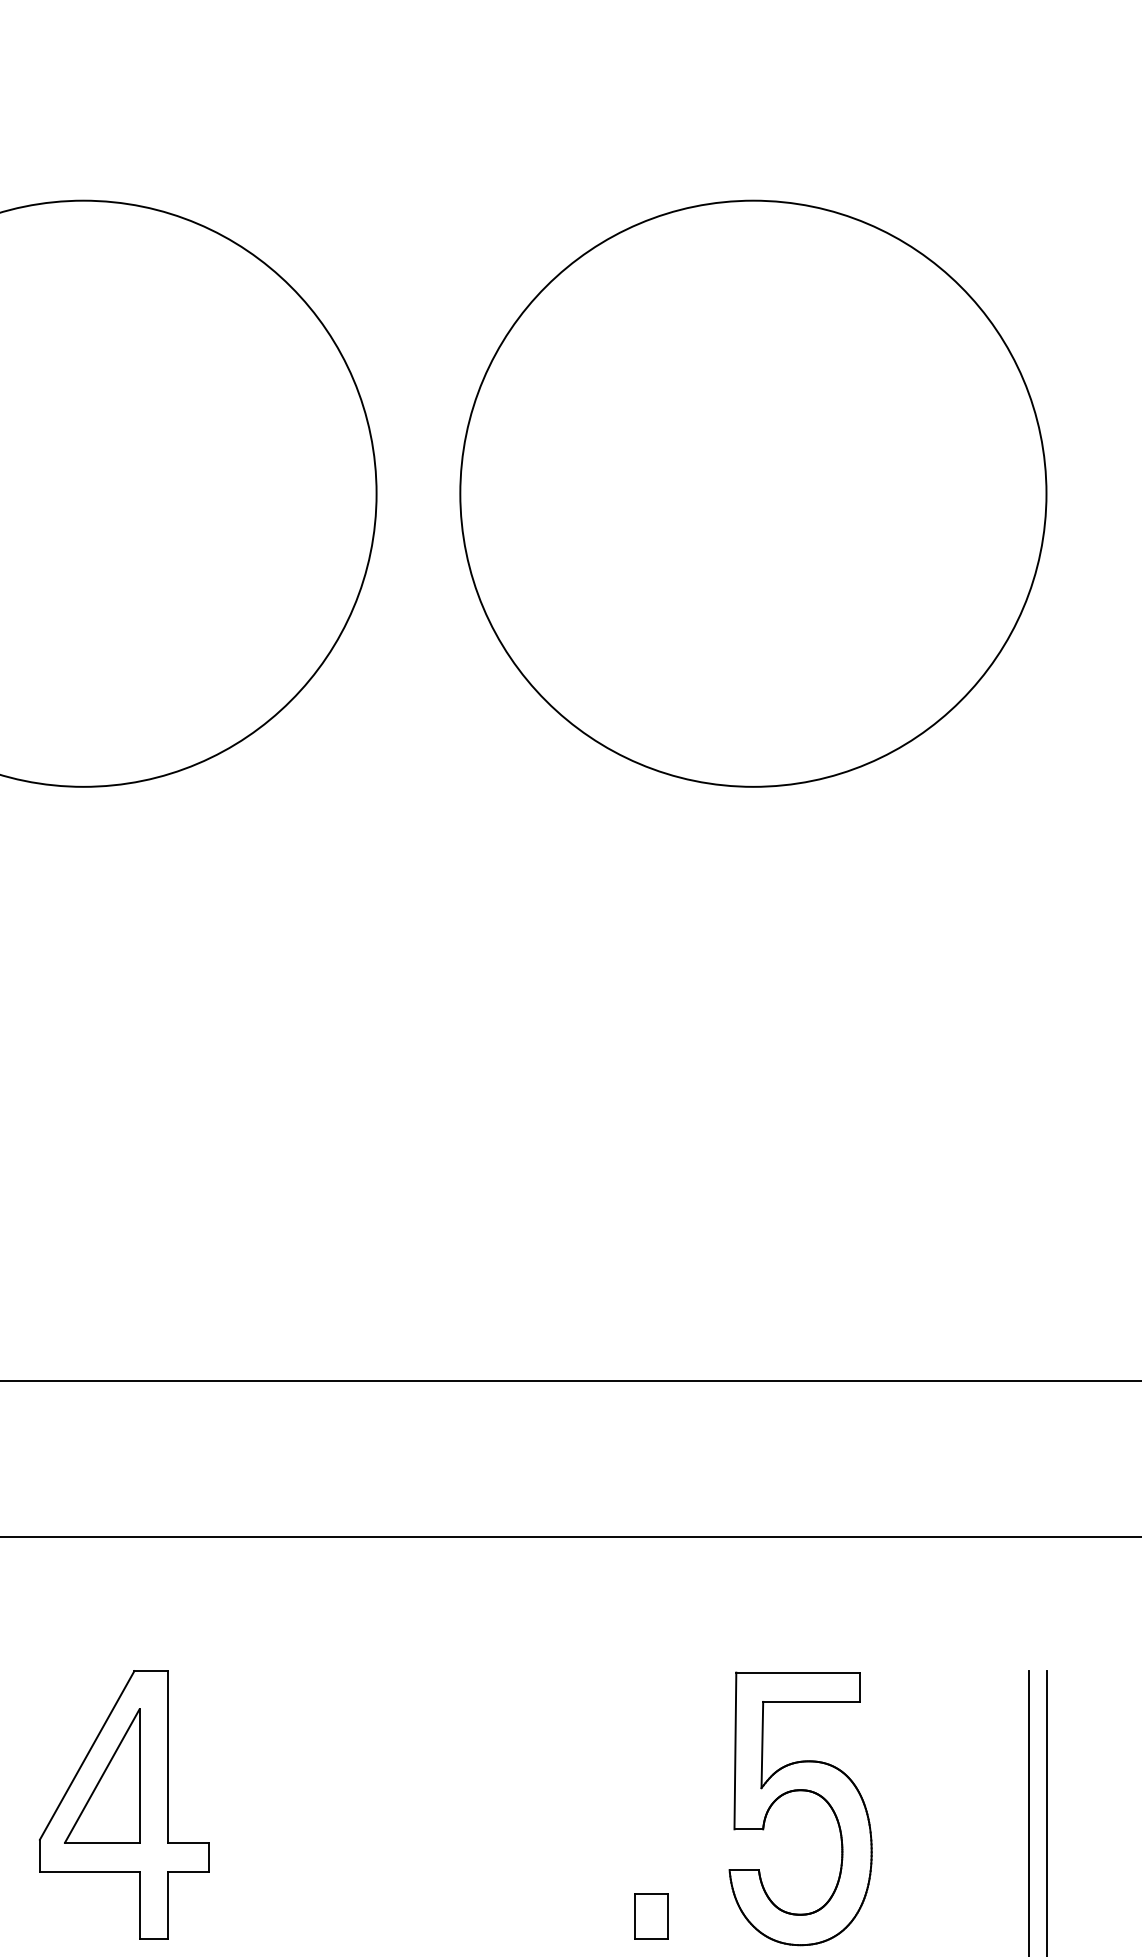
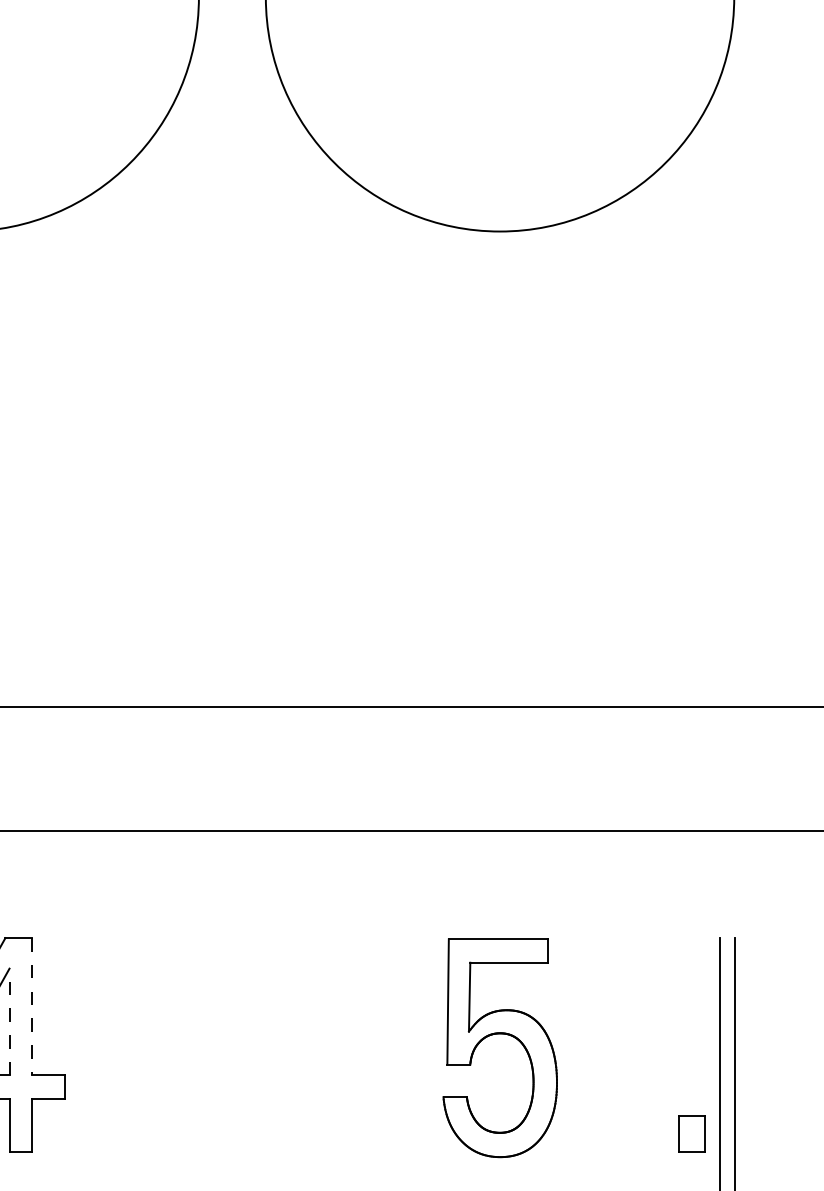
line: (168, 1756) -> (32, 1006), solid -> dashed
line: (139, 1776) -> (9, 1022), solid -> dashed
part: (800, 1791) -> (500, 1034), moved
part: (651, 1916) -> (691, 1134), moved

